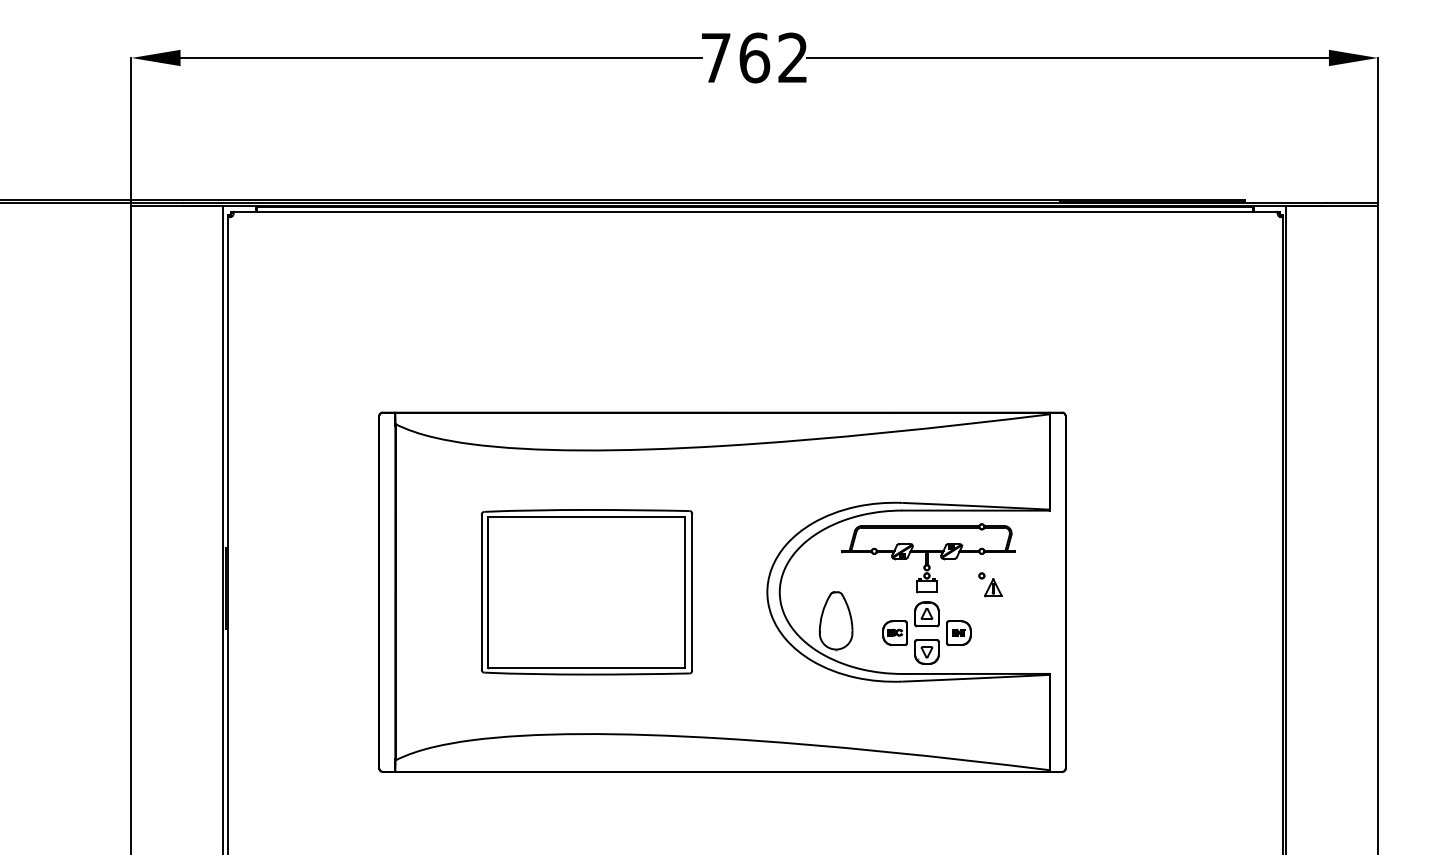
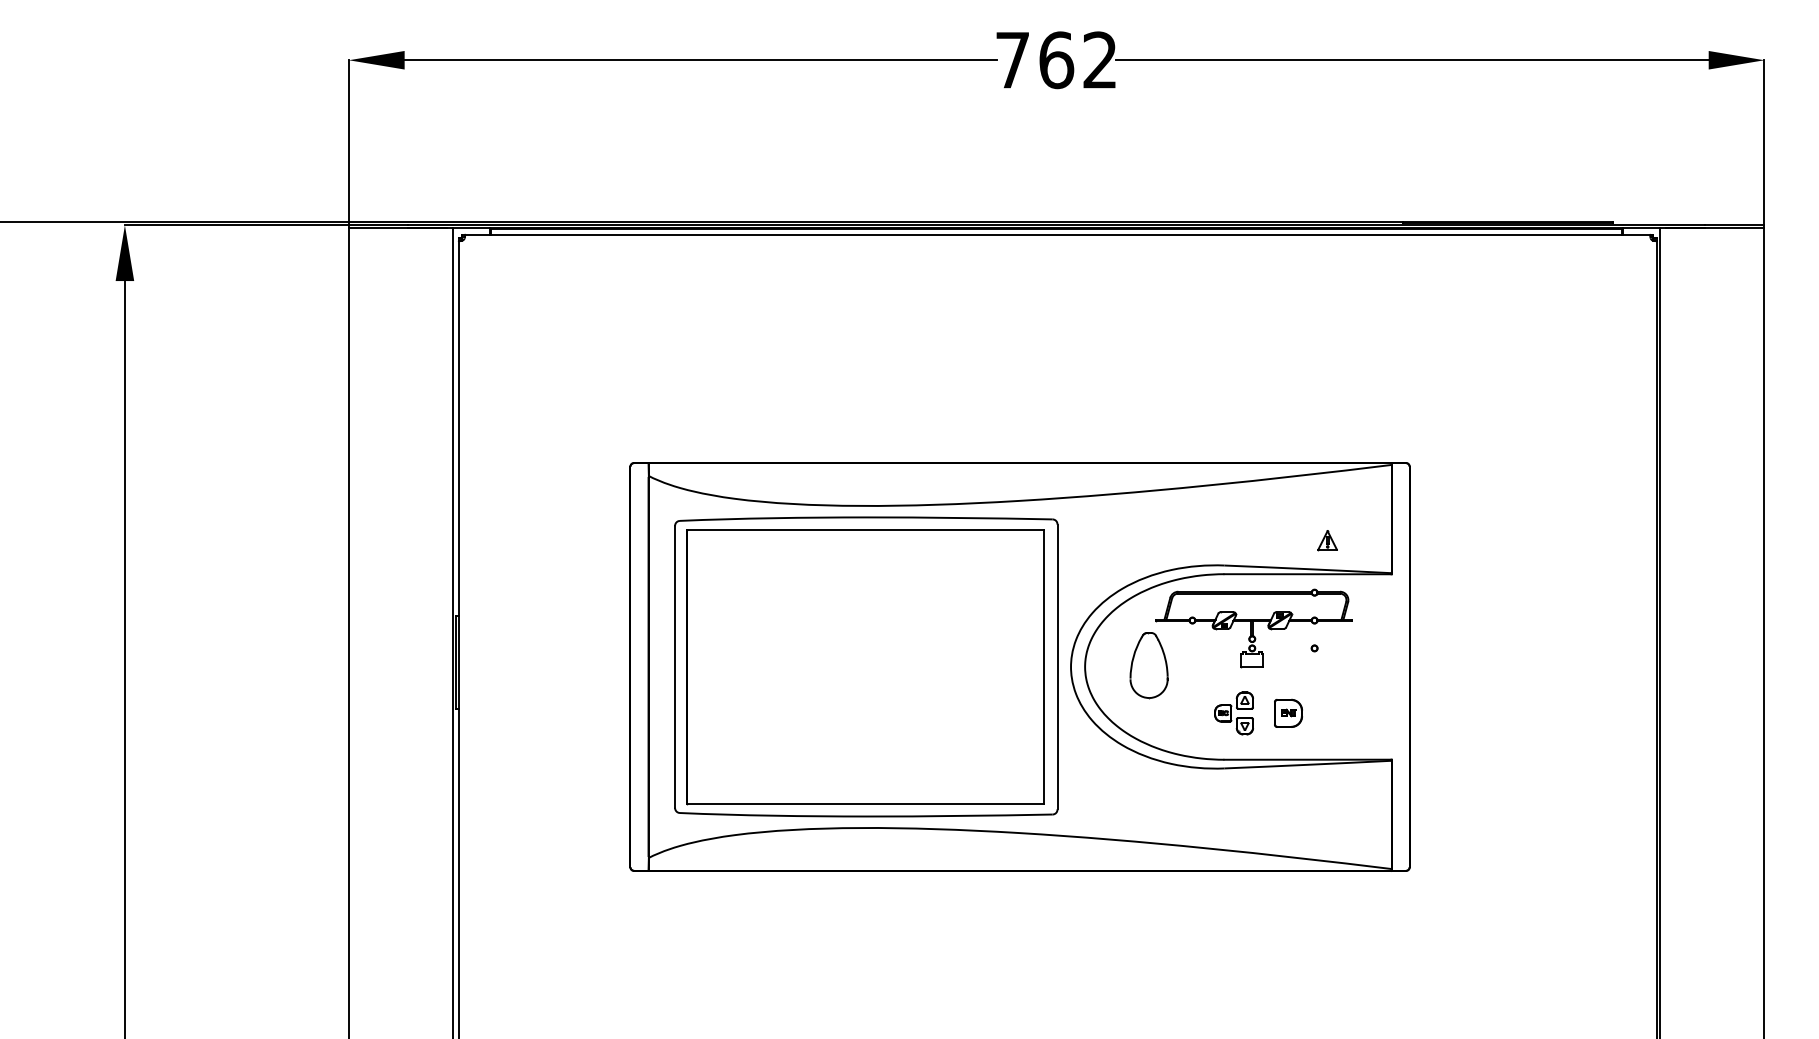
part: (993, 587) -> (1327, 540), moved
part: (586, 591) -> (865, 666), size x1.6
part: (835, 620) -> (1148, 665), moved
part: (910, 633) -> (1233, 713), size x0.6

